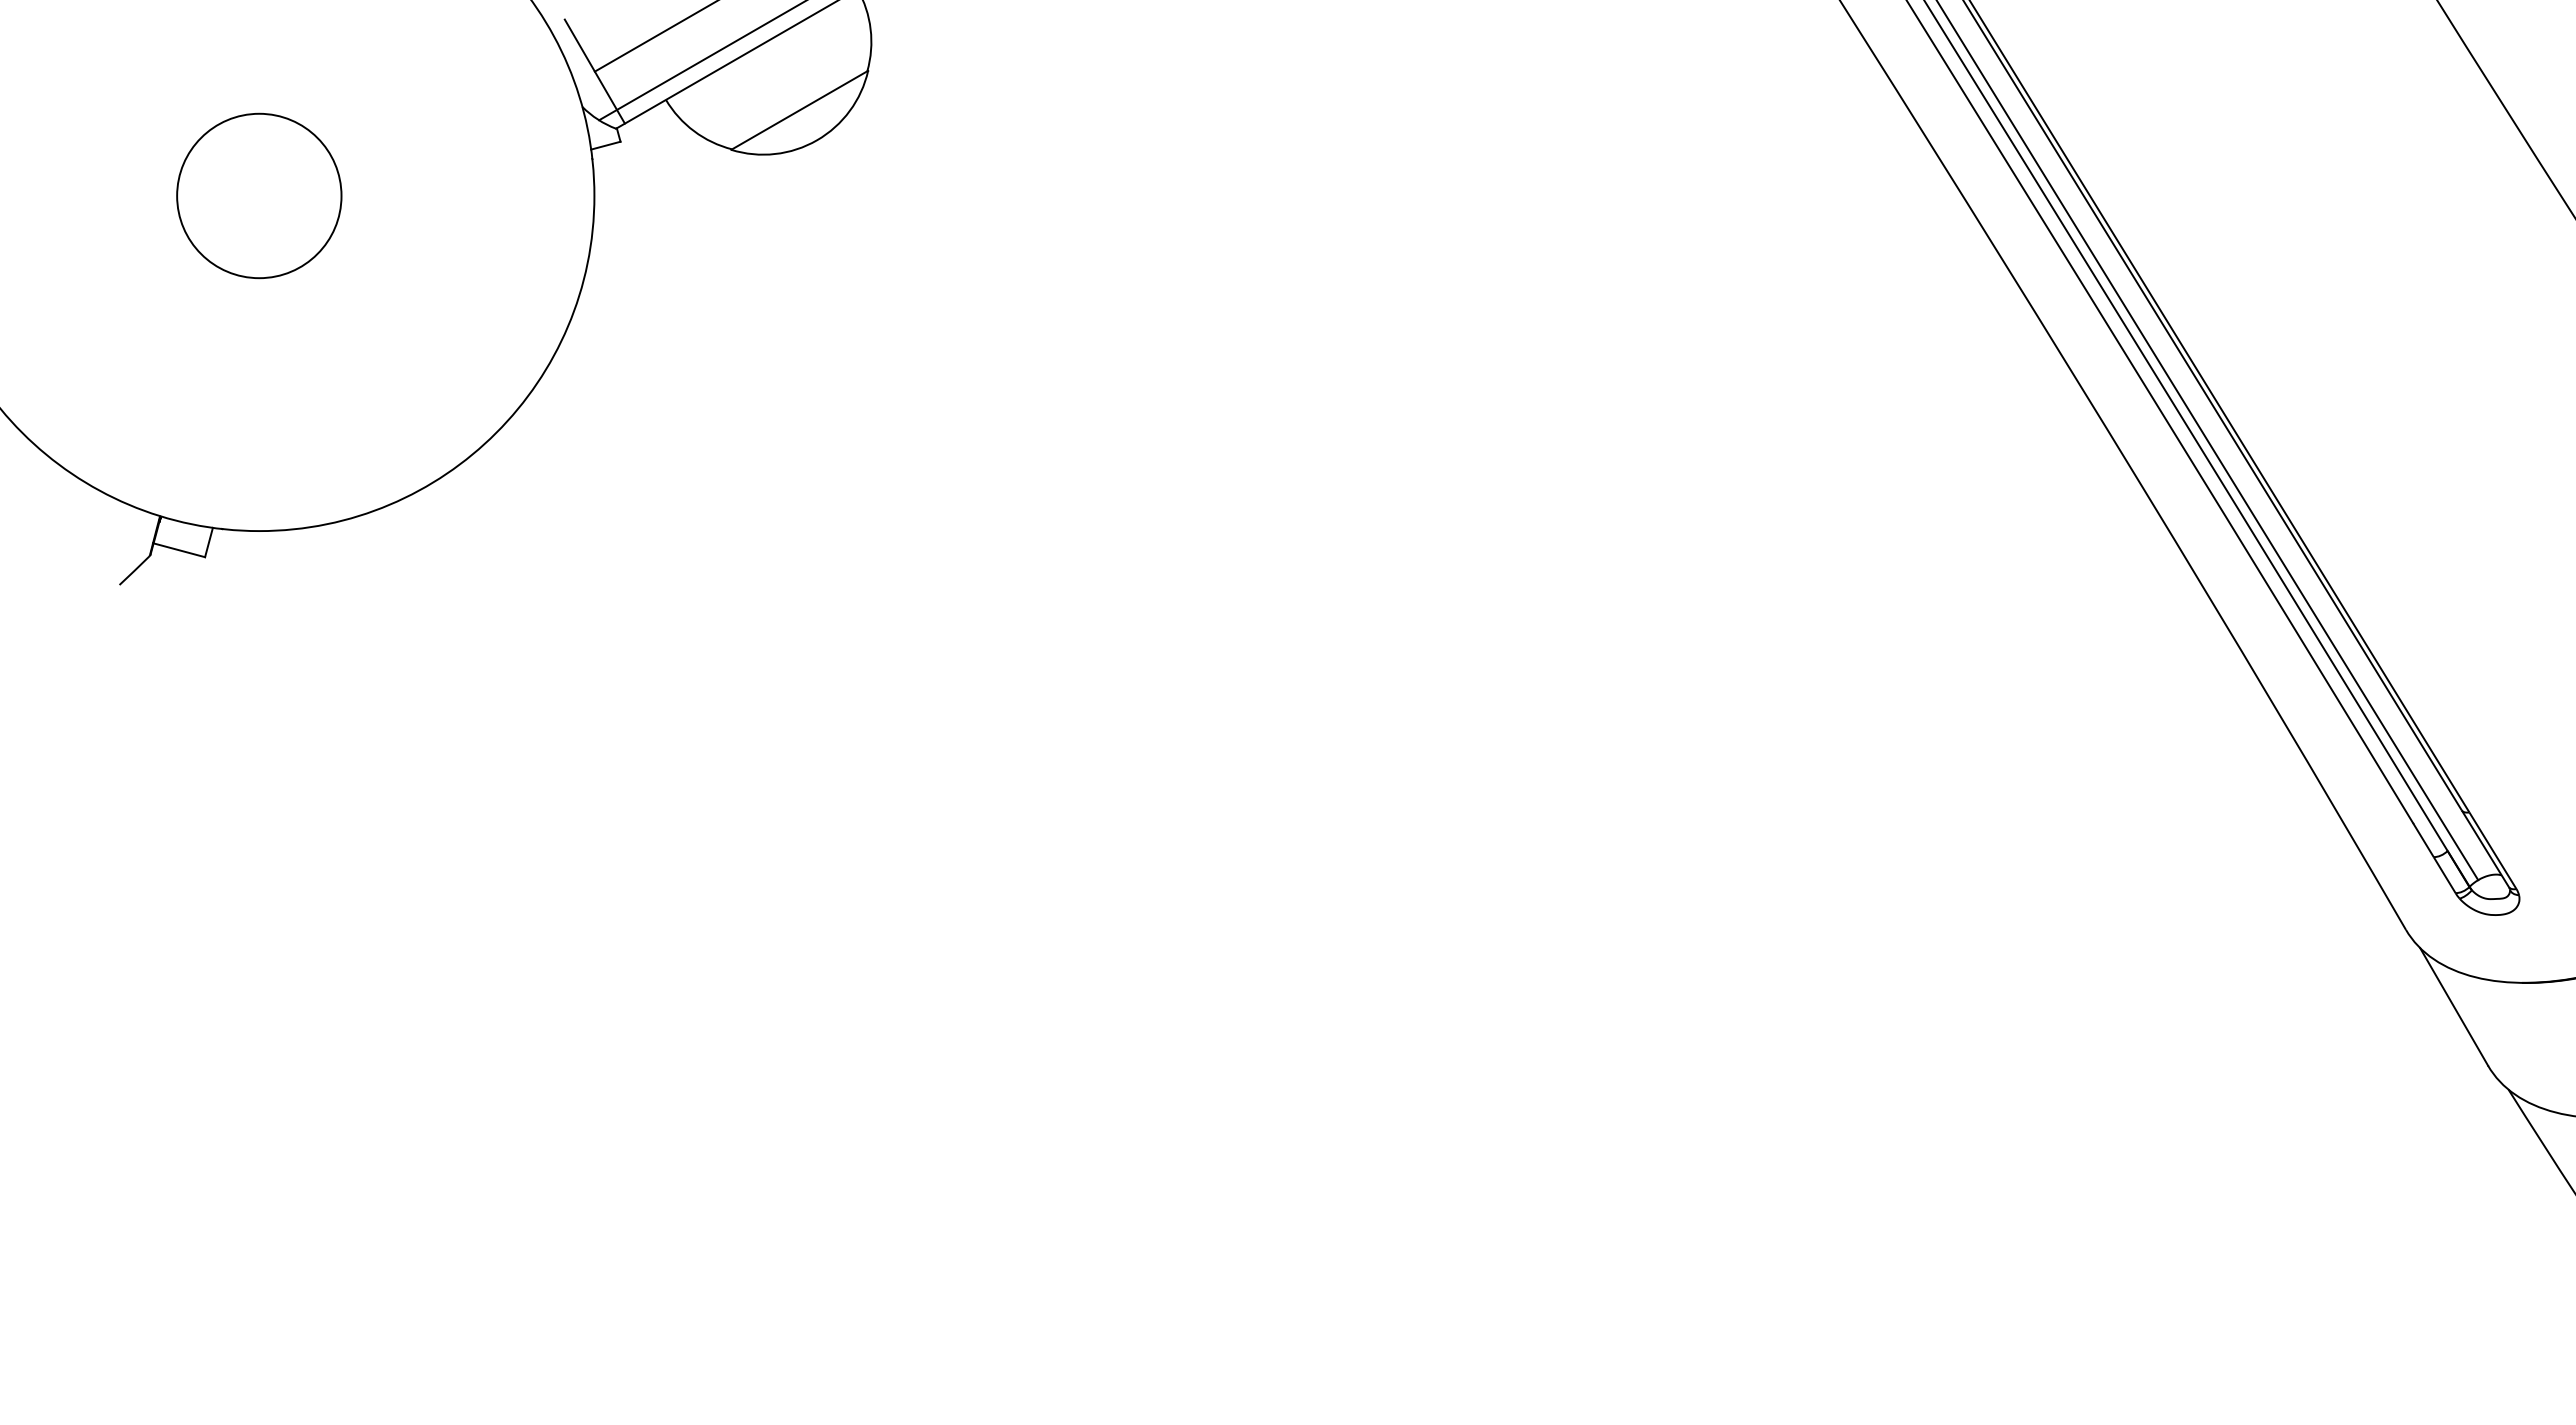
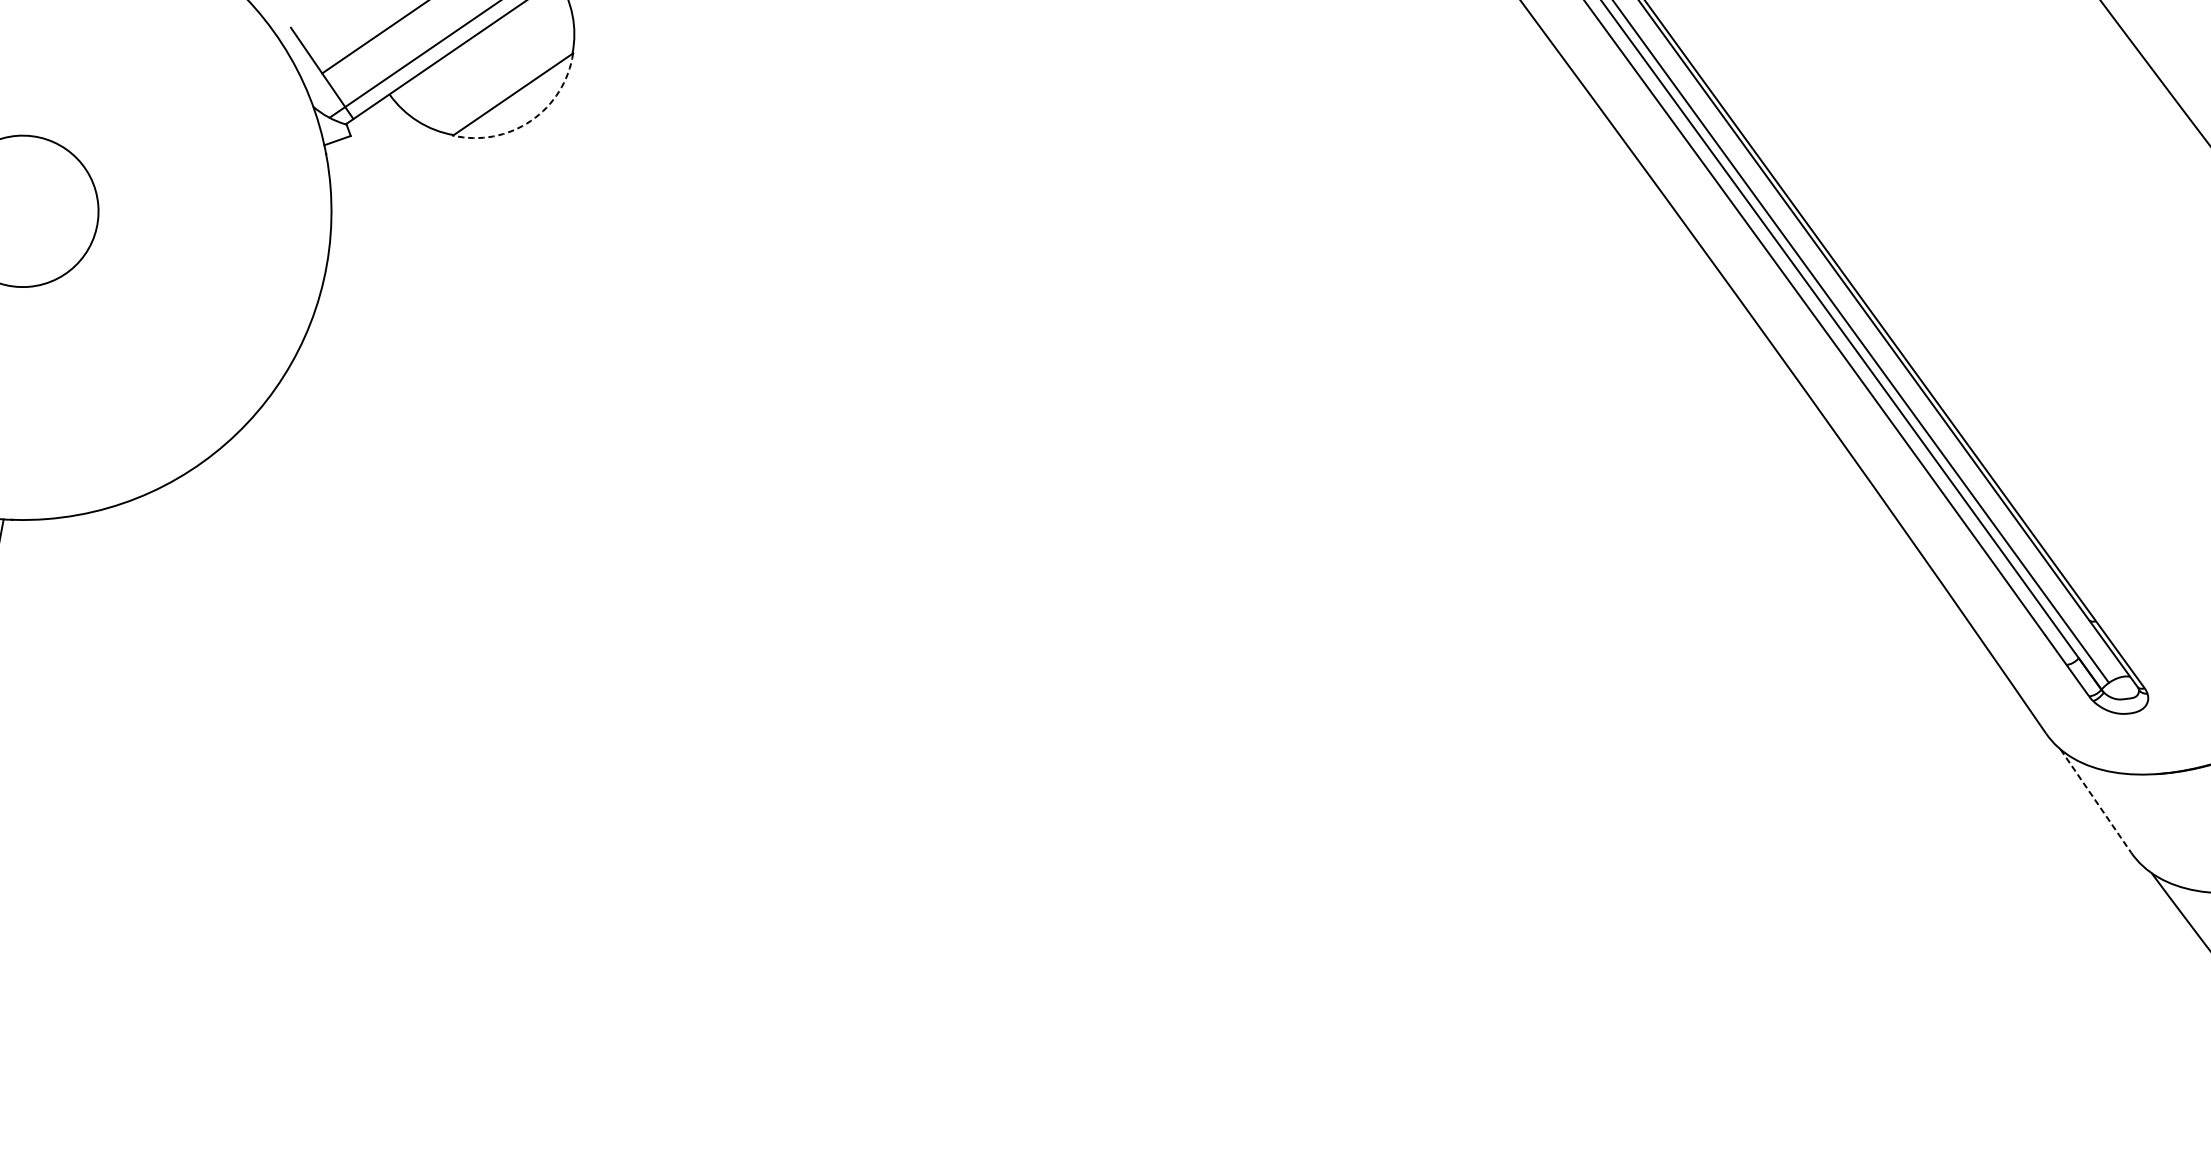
arc: (817, 140) -> (531, 120), solid -> dashed
line: (2454, 1006) -> (2096, 800), solid -> dashed

